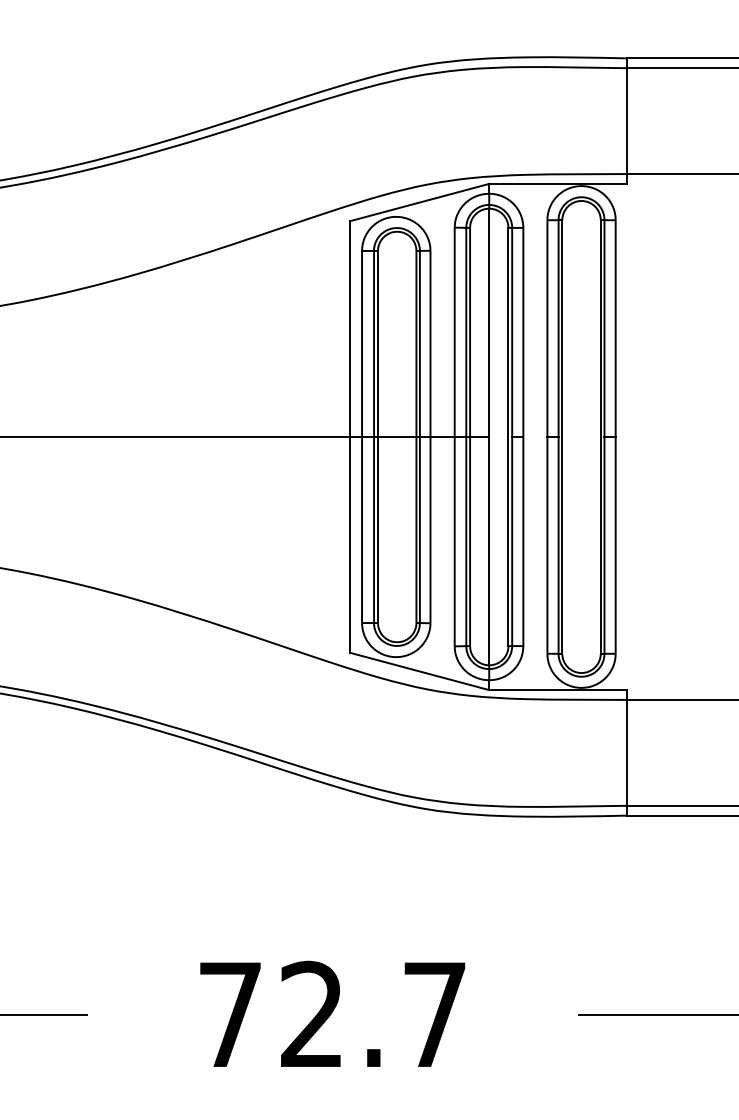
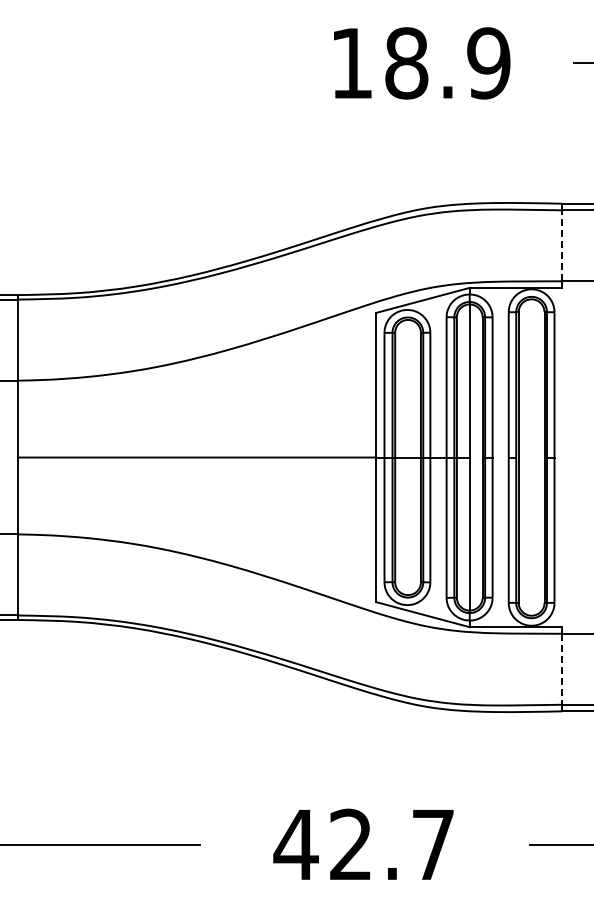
line: (627, 120) -> (562, 245), solid -> dashed
line: (627, 753) -> (562, 669), solid -> dashed
text: (229, 1014) -> (295, 844), 72.7 -> 42.7

